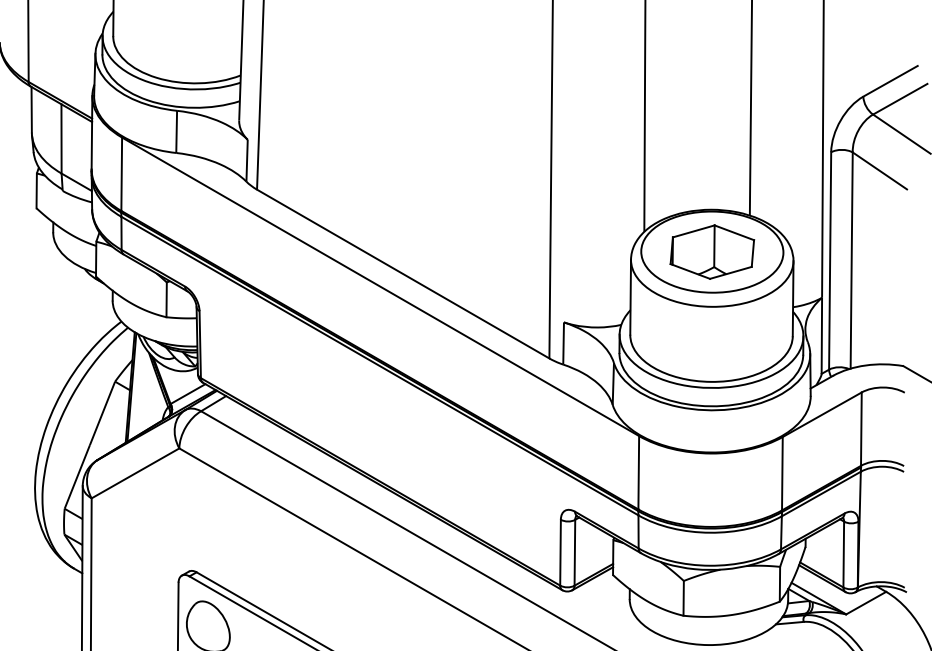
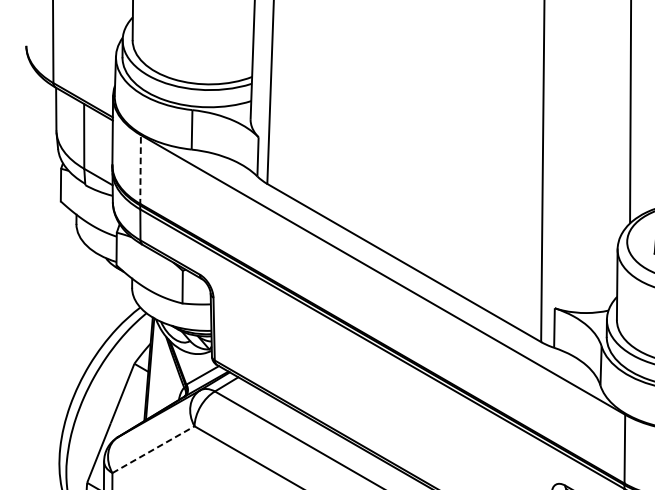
line: (121, 175) -> (140, 170), solid -> dashed
line: (135, 473) -> (153, 449), solid -> dashed

